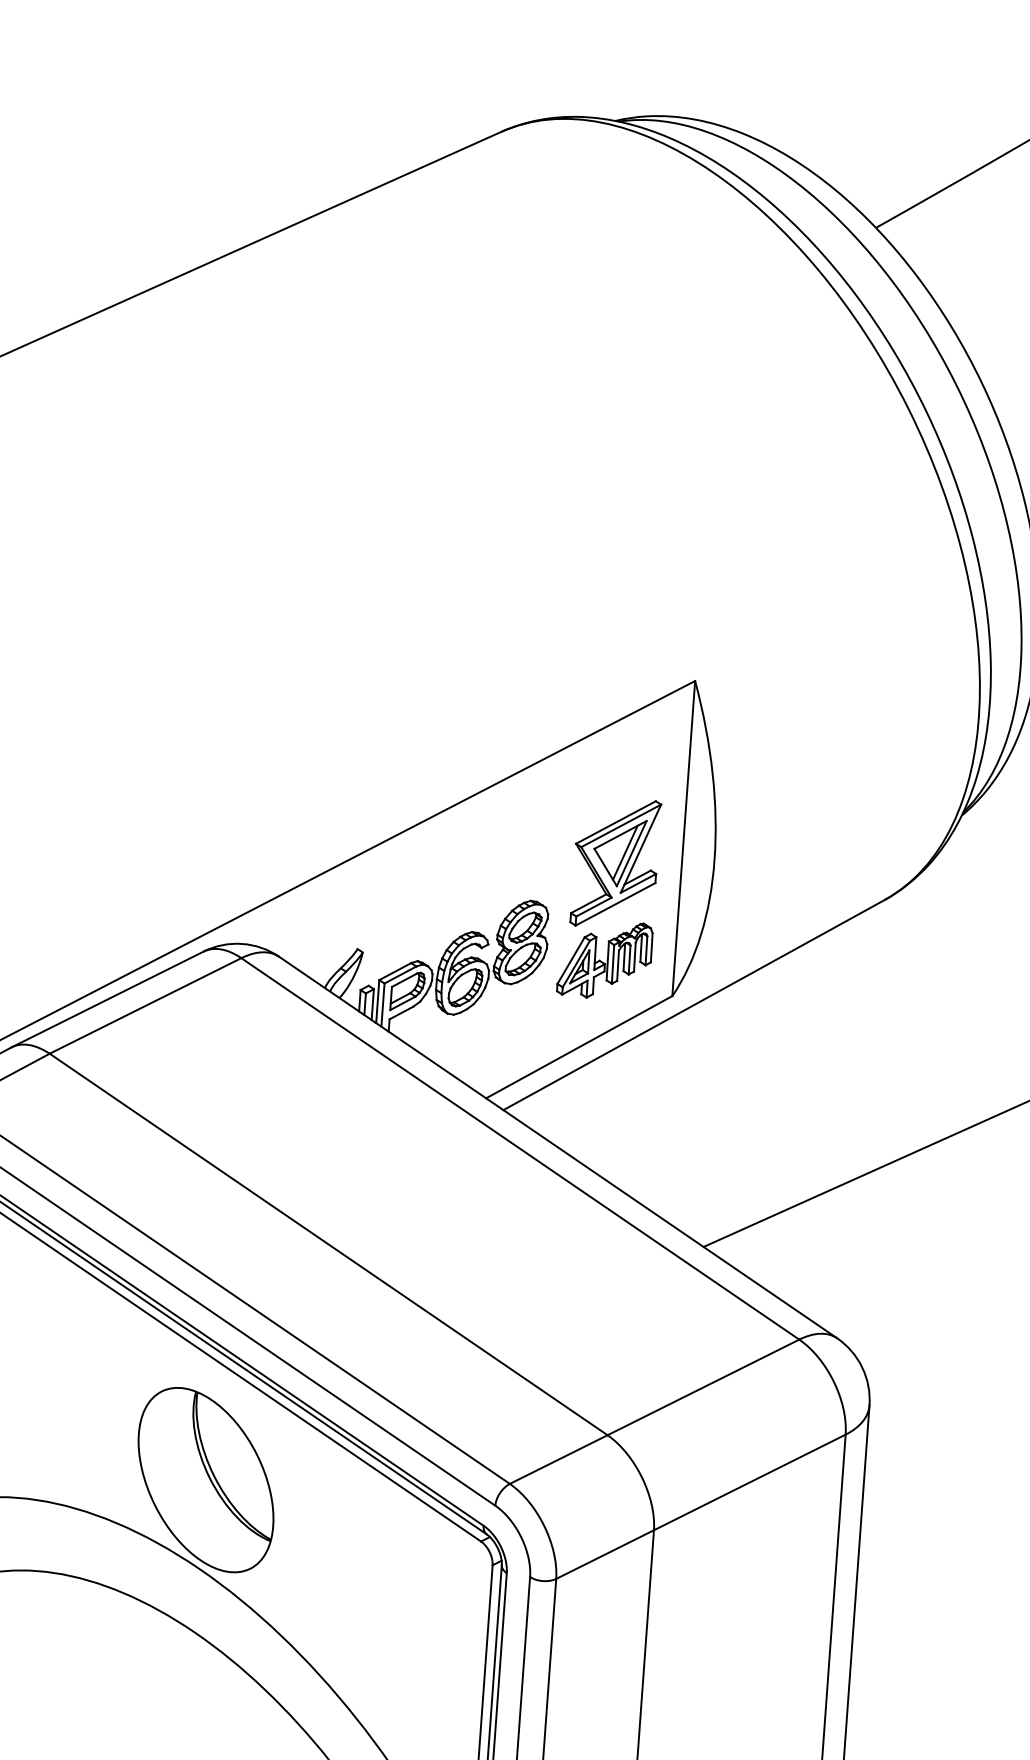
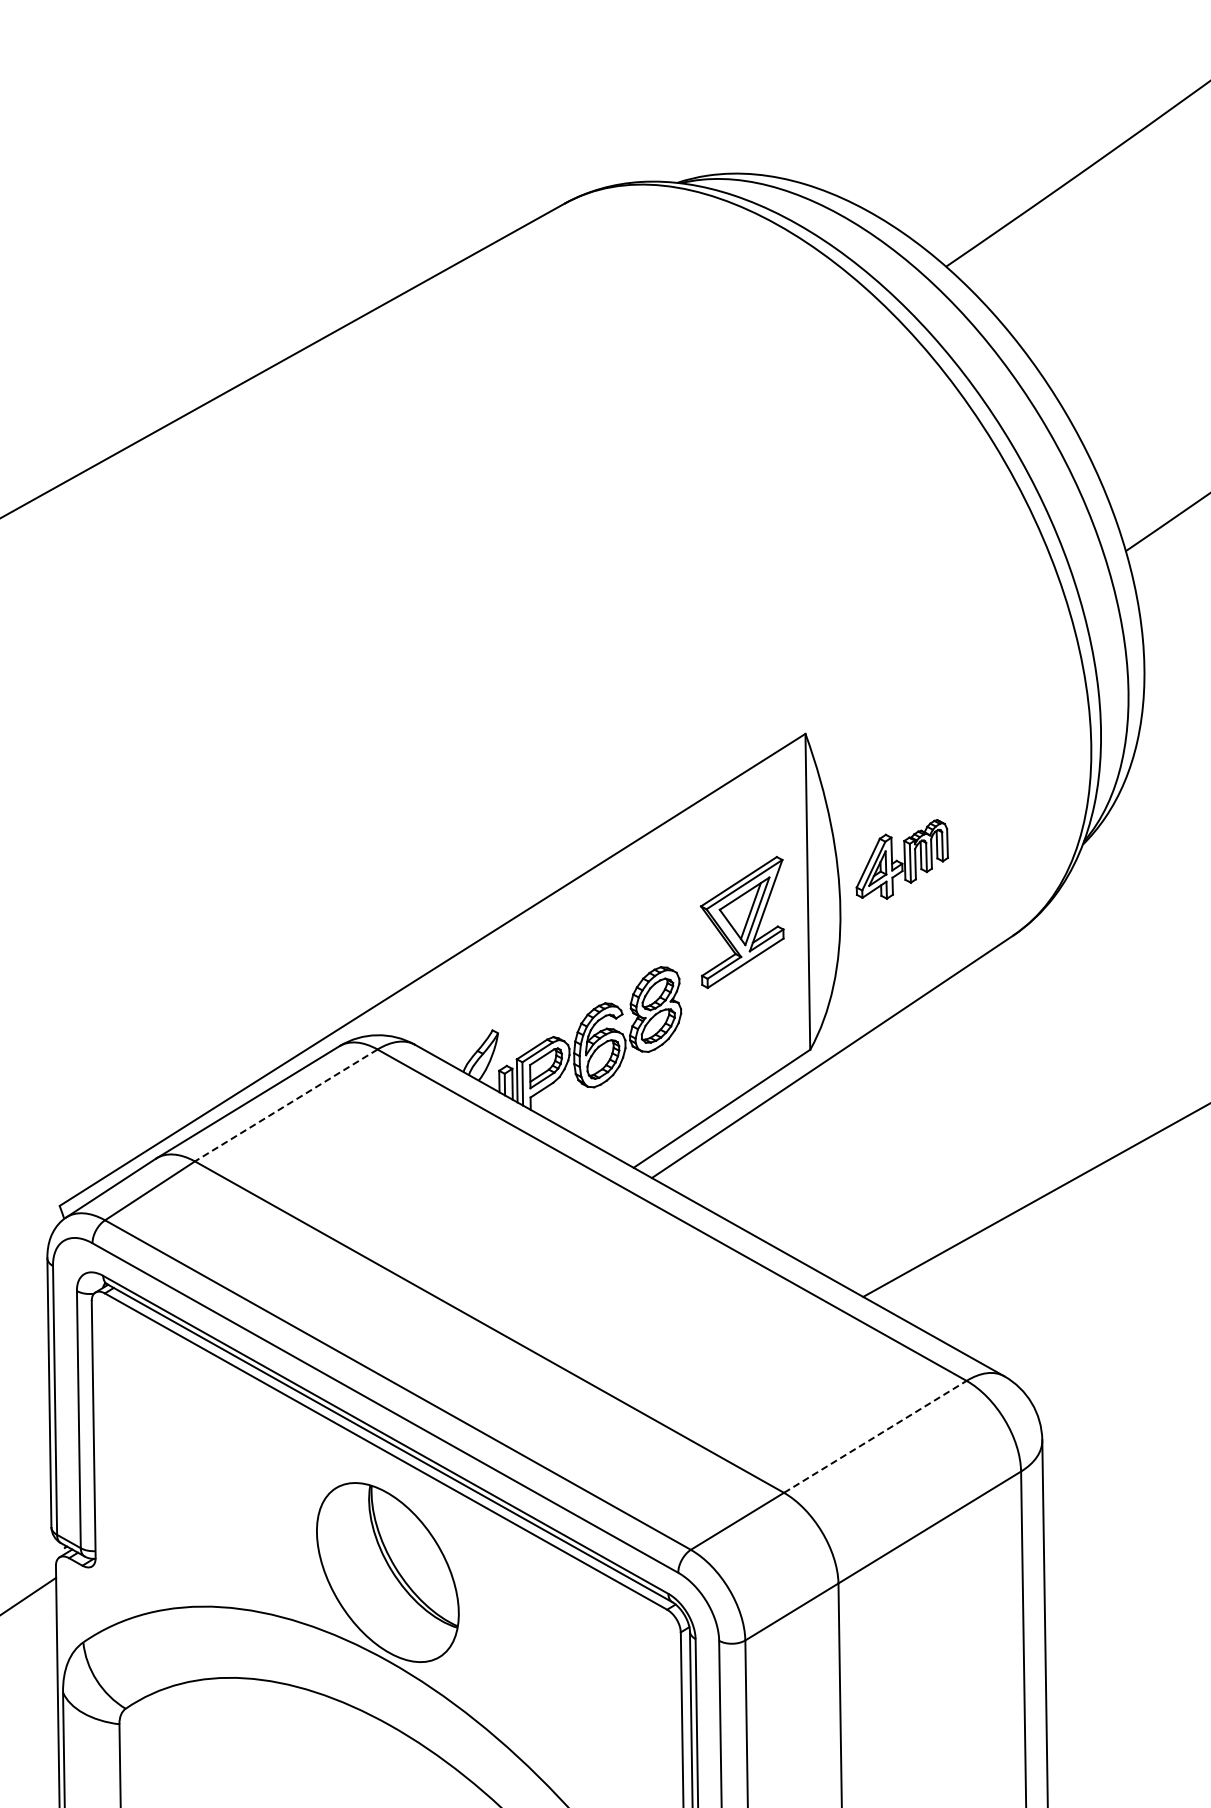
part: (604, 959) -> (901, 859), moved
line: (144, 1005) -> (285, 1105), solid -> dashed
line: (703, 1387) -> (875, 1436), solid -> dashed

